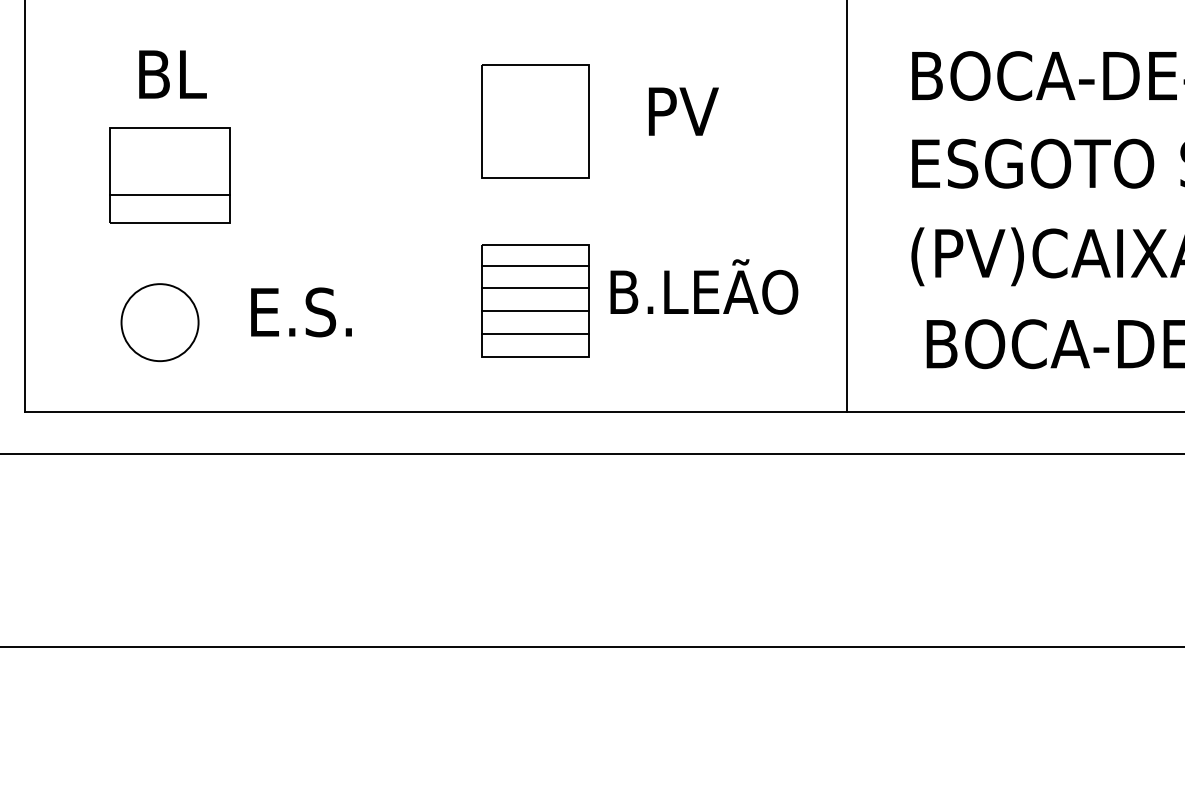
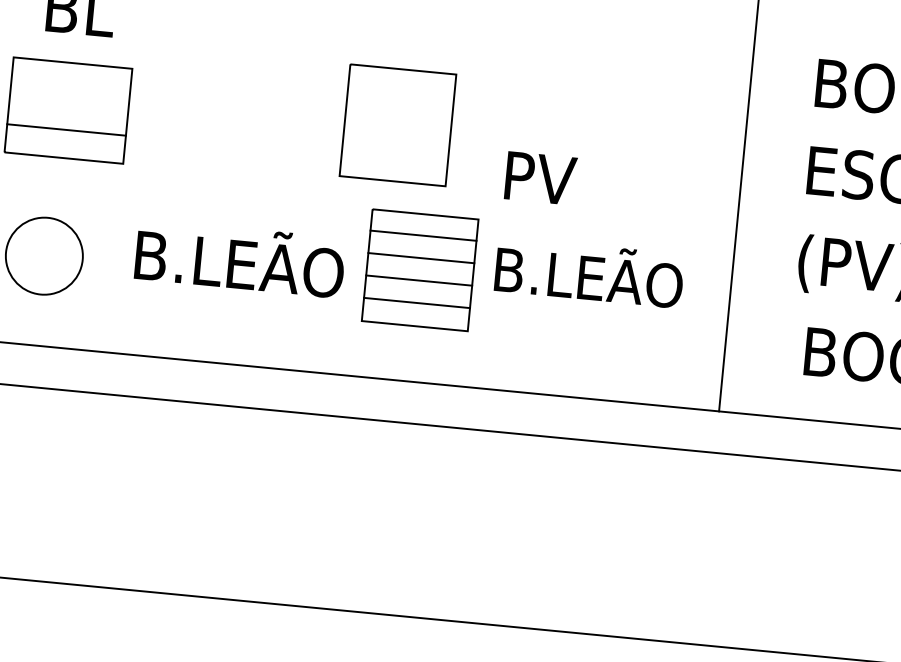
text: (683, 111) -> (540, 178), moved
part: (535, 121) -> (397, 125), moved
text: (358, 306) -> (243, 259), E.S. -> B.LEÃO

